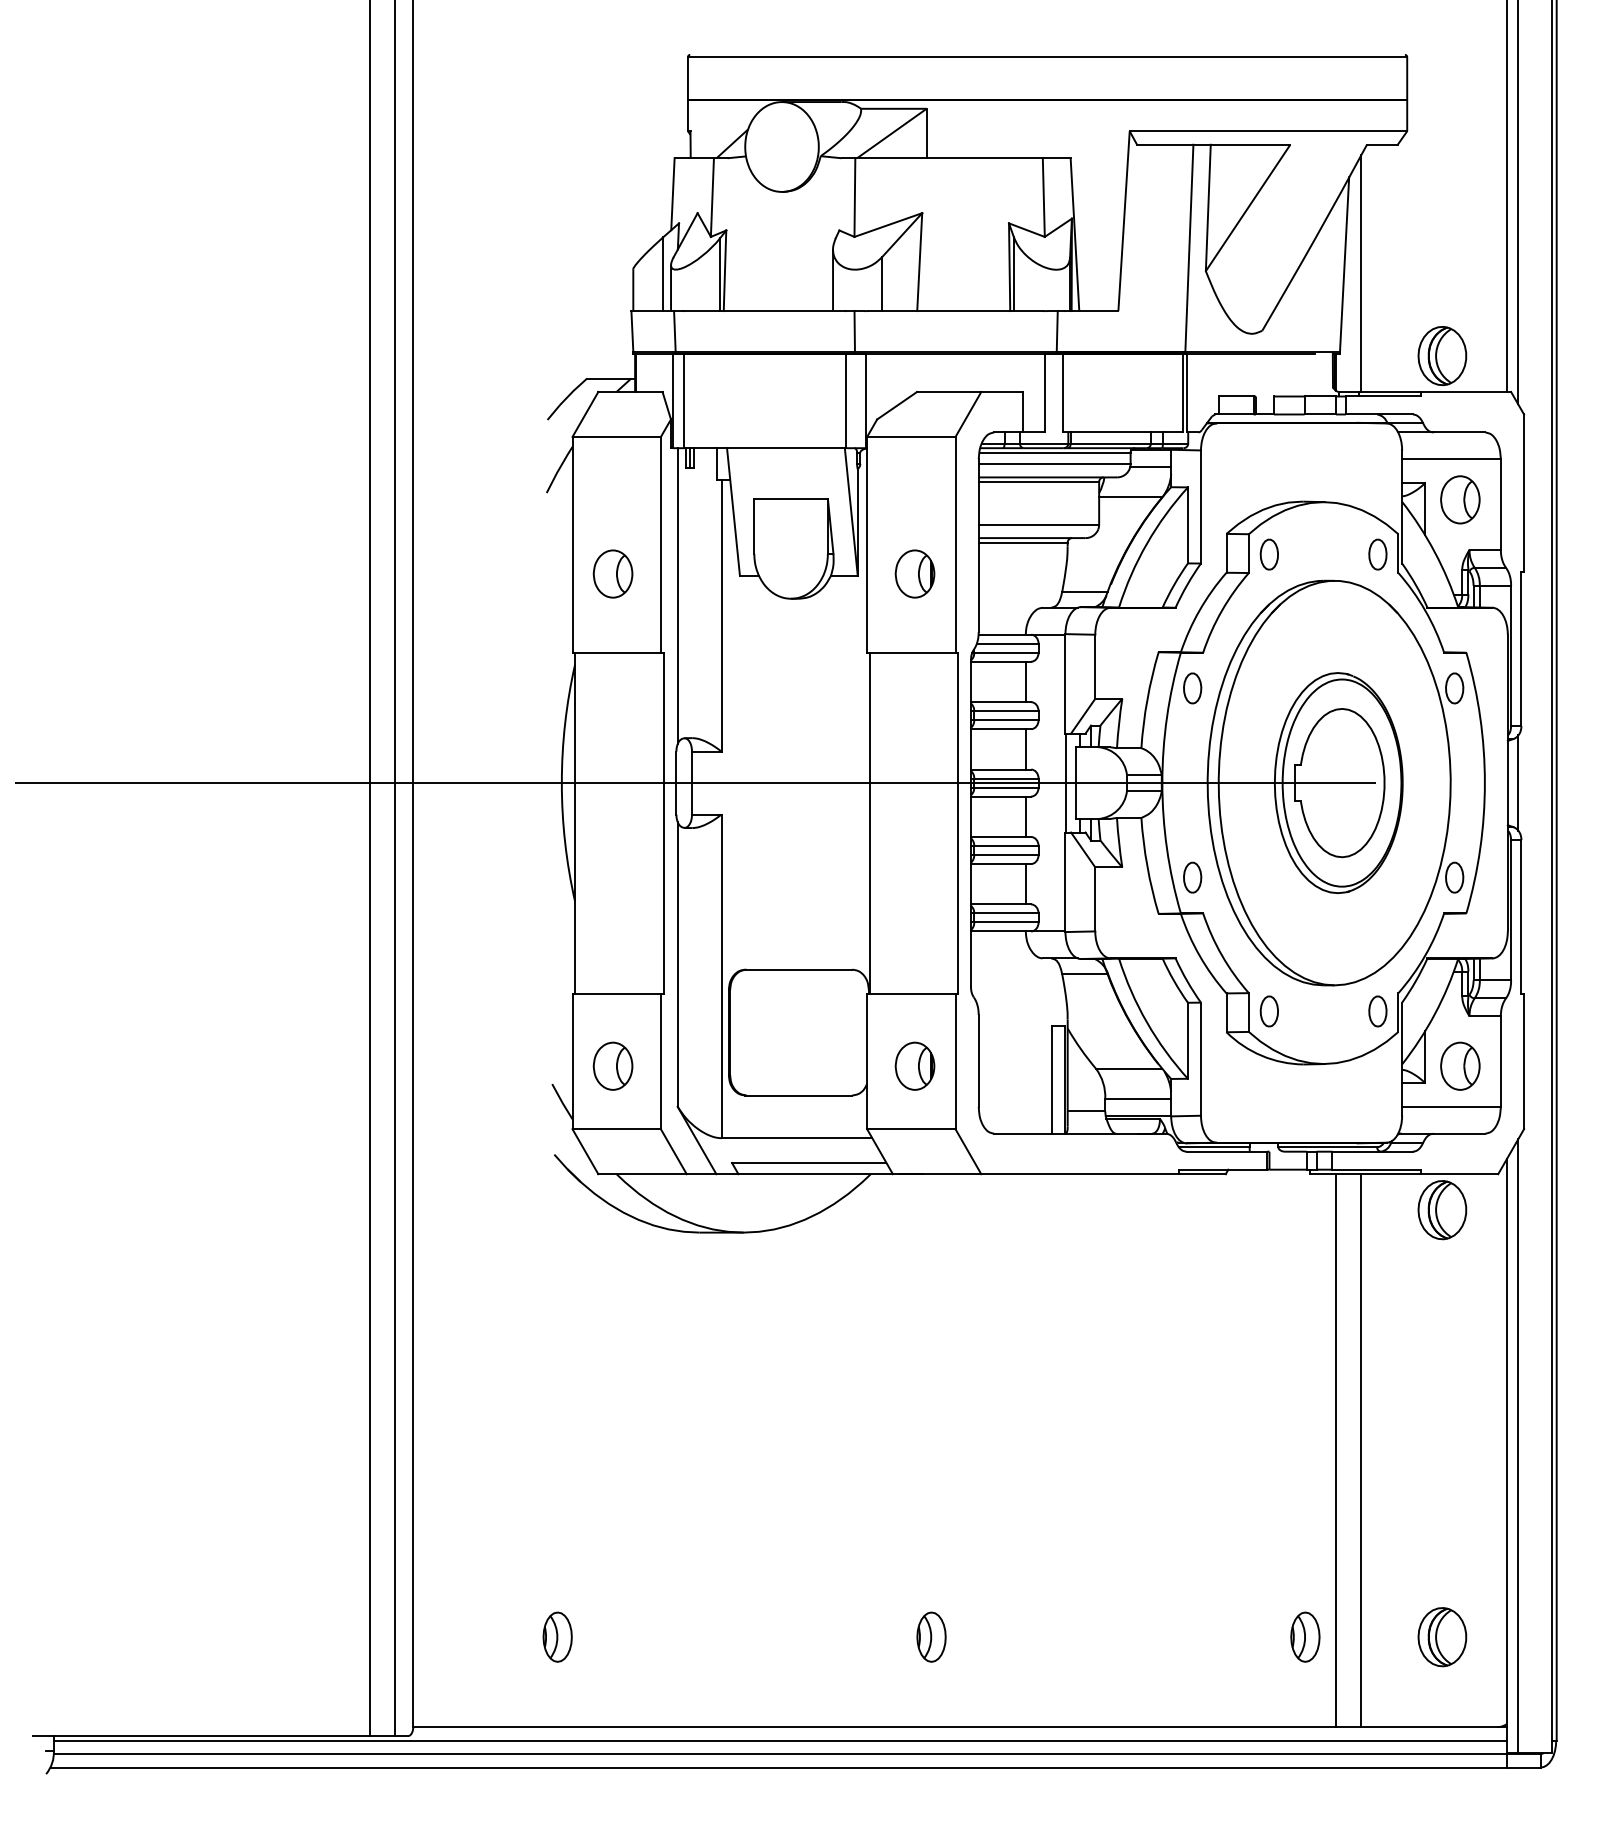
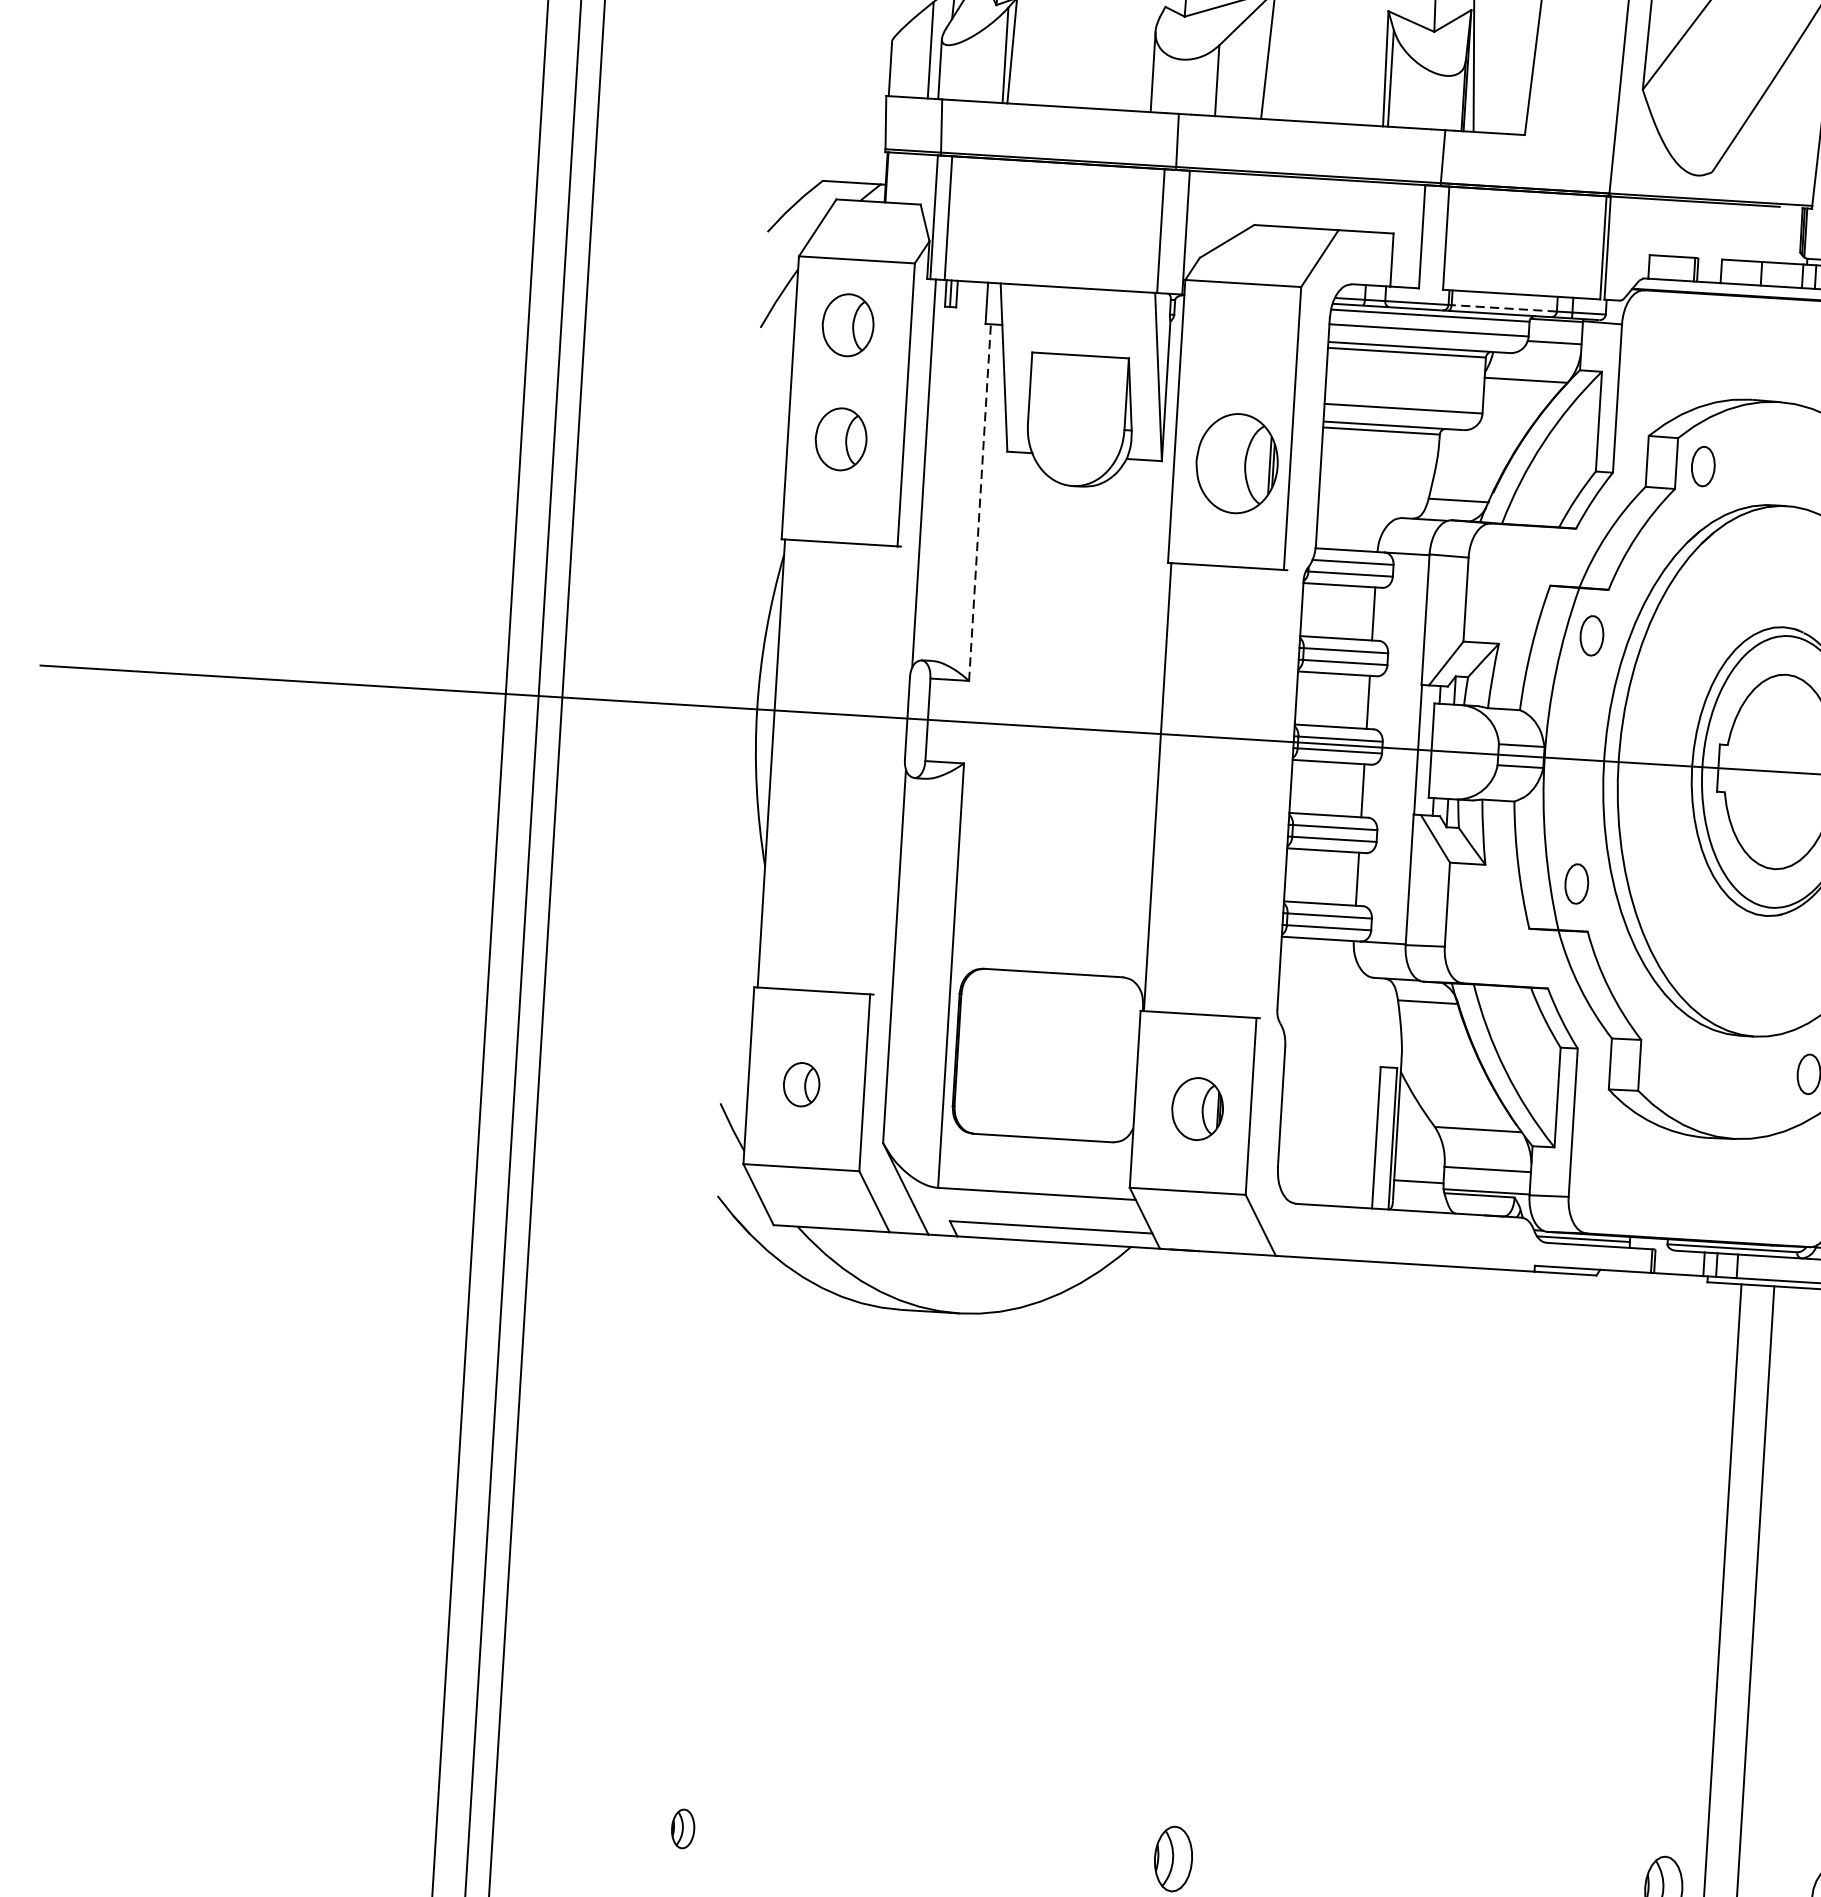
line: (1110, 443) -> (1503, 308), solid -> dashed
part: (612, 486) -> (847, 324), added
part: (914, 573) -> (1236, 462), size x1.6
line: (721, 615) -> (979, 502), solid -> dashed
line: (663, 823) -> (887, 770), removed
line: (958, 823) -> (1274, 794), removed
part: (1268, 1011) -> (1665, 1065), removed
part: (612, 1065) -> (800, 1083), size x0.7
part: (557, 1636) -> (683, 1828), size x0.6

